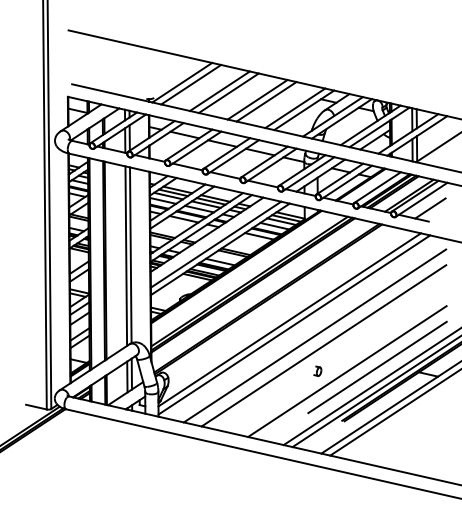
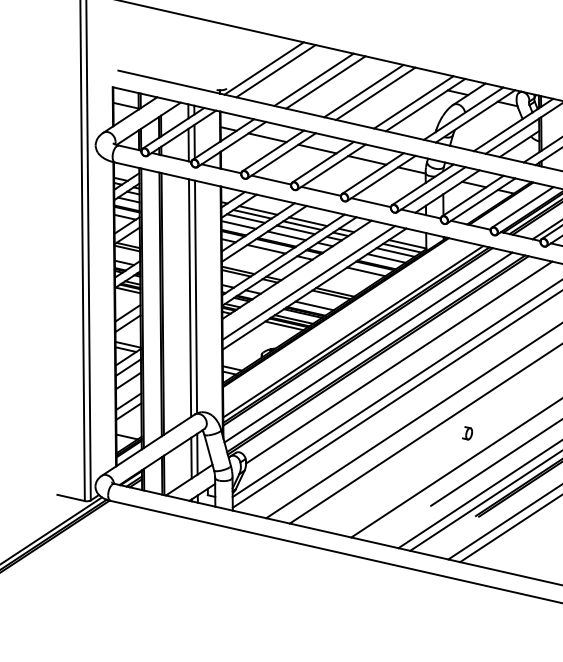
line: (260, 293) -> (367, 347), added
line: (283, 304) -> (398, 362), added
part: (317, 370) -> (467, 432), moved

